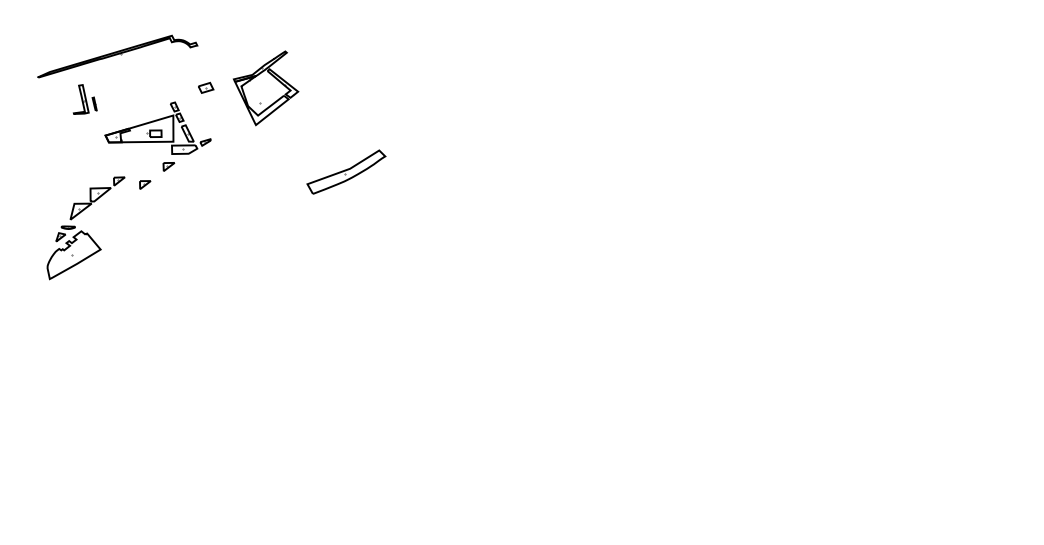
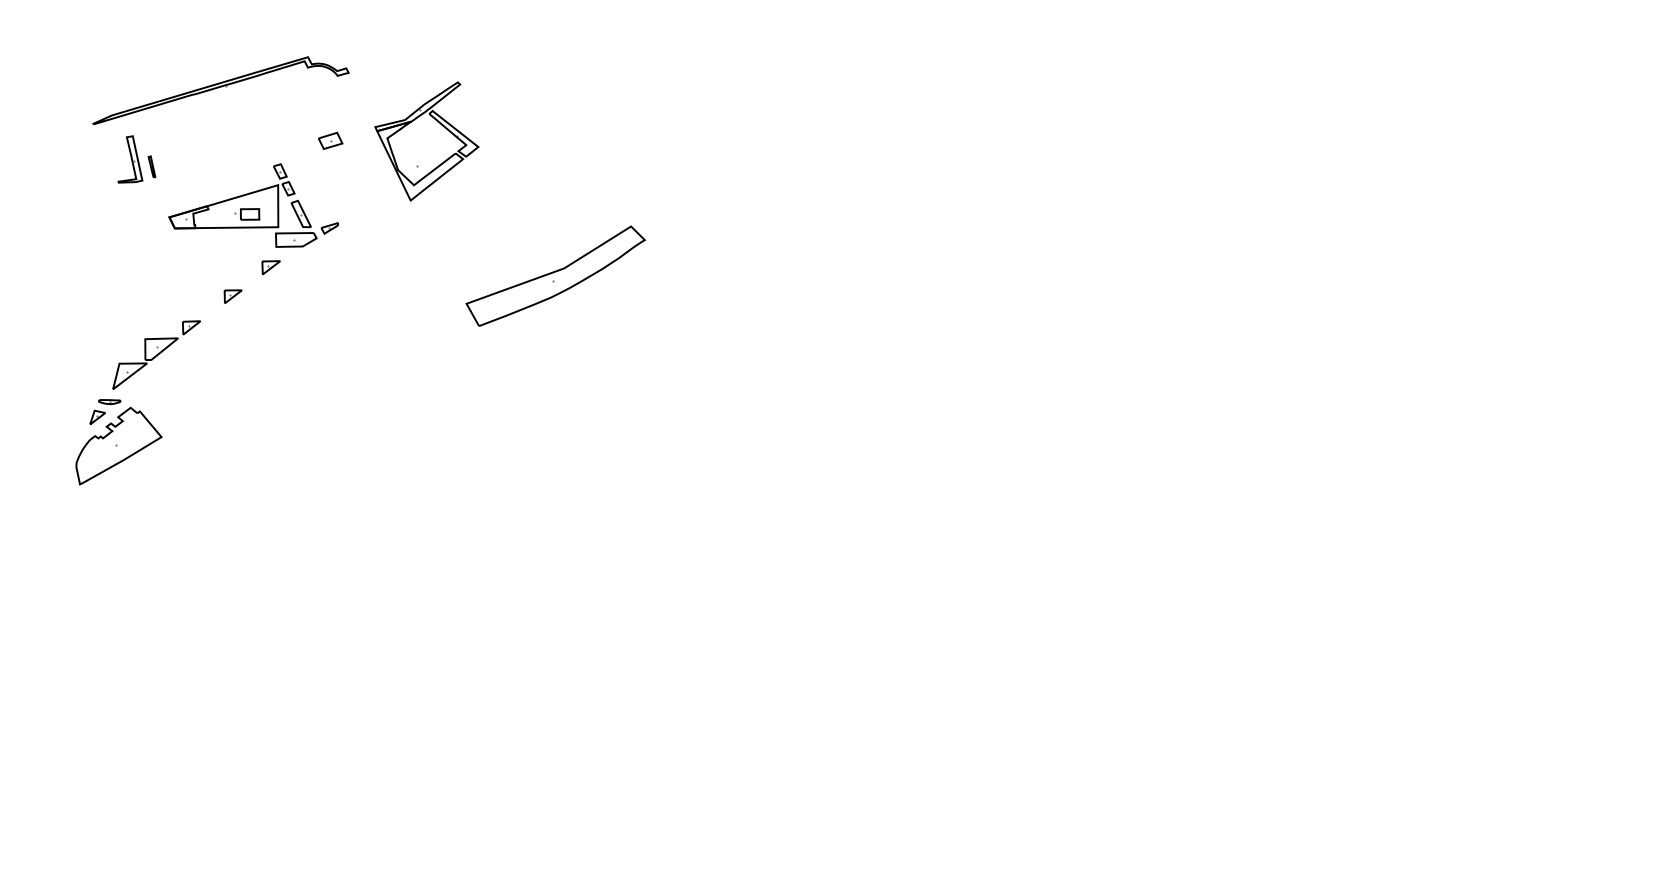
part: (117, 56) -> (220, 90), moved
part: (346, 171) -> (555, 274), size x1.43
part: (85, 228) -> (137, 403), moved

